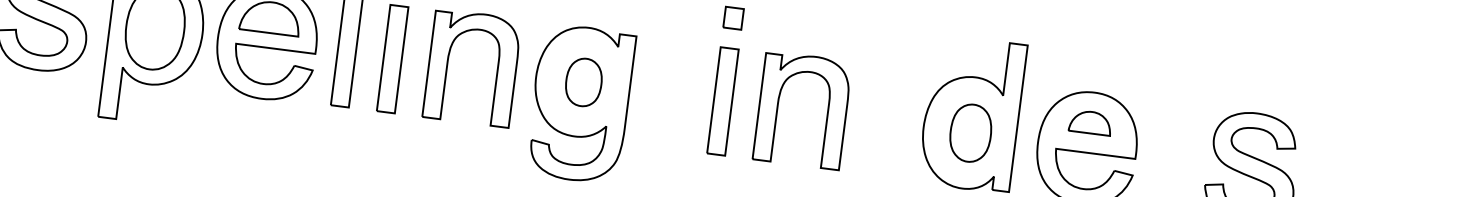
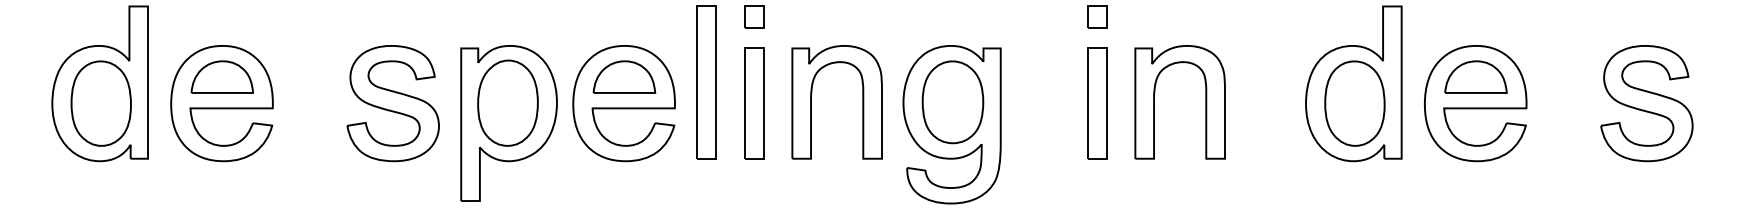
part: (583, 82) -> (952, 102), size x1.67
part: (1090, 122) -> (1475, 76), size x1.43
part: (970, 133) -> (1354, 103), size x1.43

